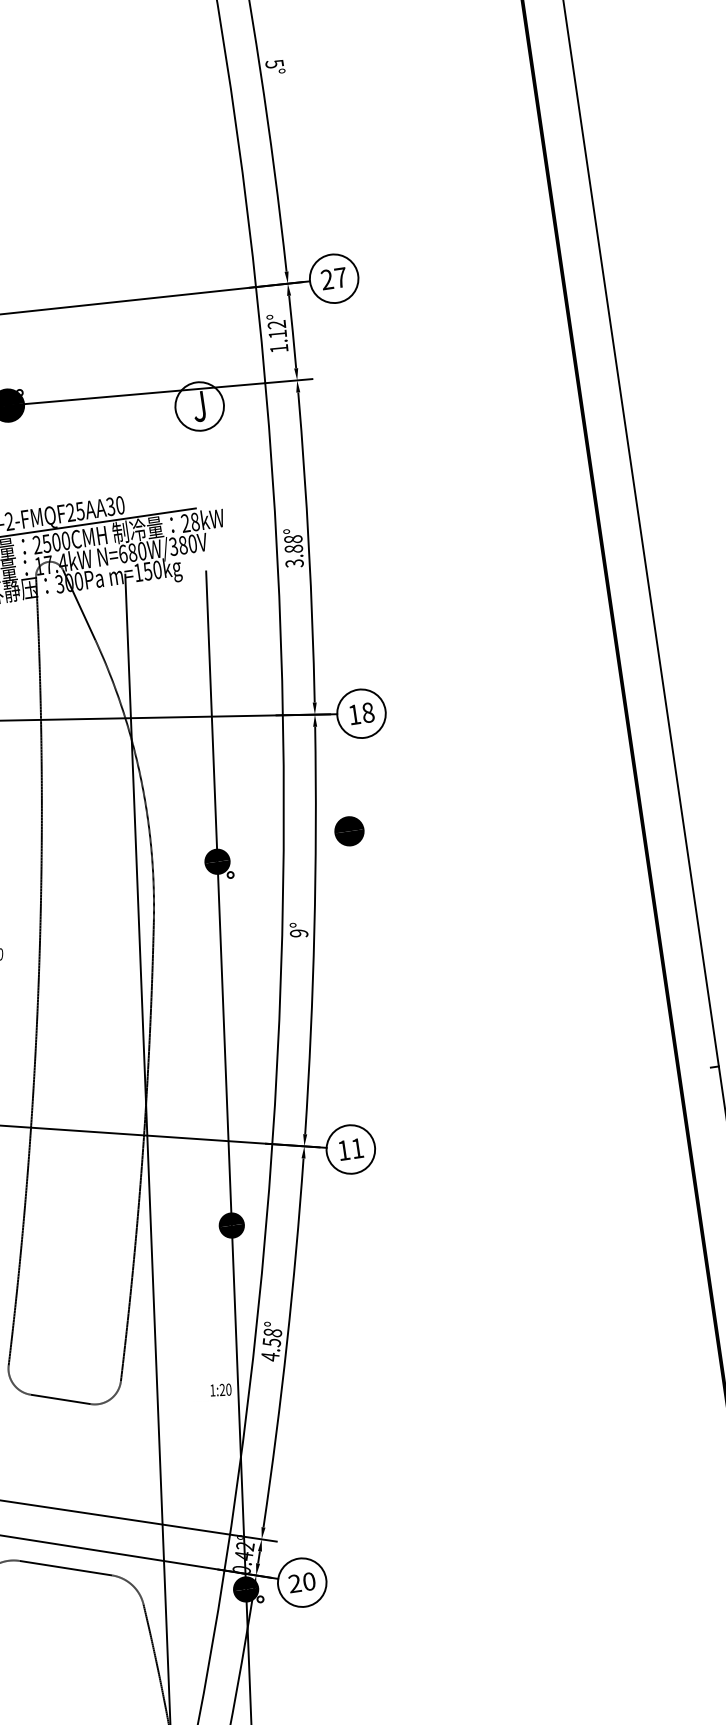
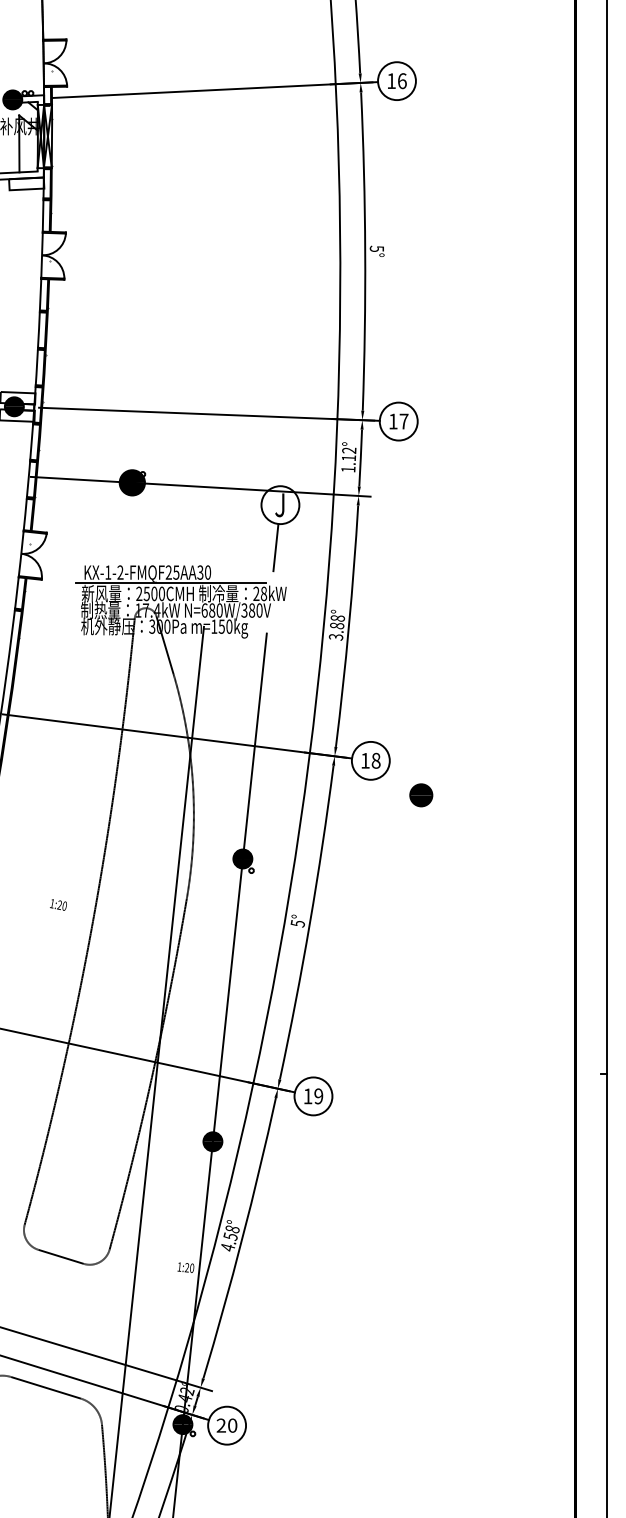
text: (326, 279) -> (392, 421), 27 -> 17
line: (201, 461) -> (275, 547), added
part: (349, 831) -> (421, 795), moved
text: (298, 933) -> (297, 923), 9° -> 5°
text: (357, 1148) -> (318, 1096), 11 -> 19

